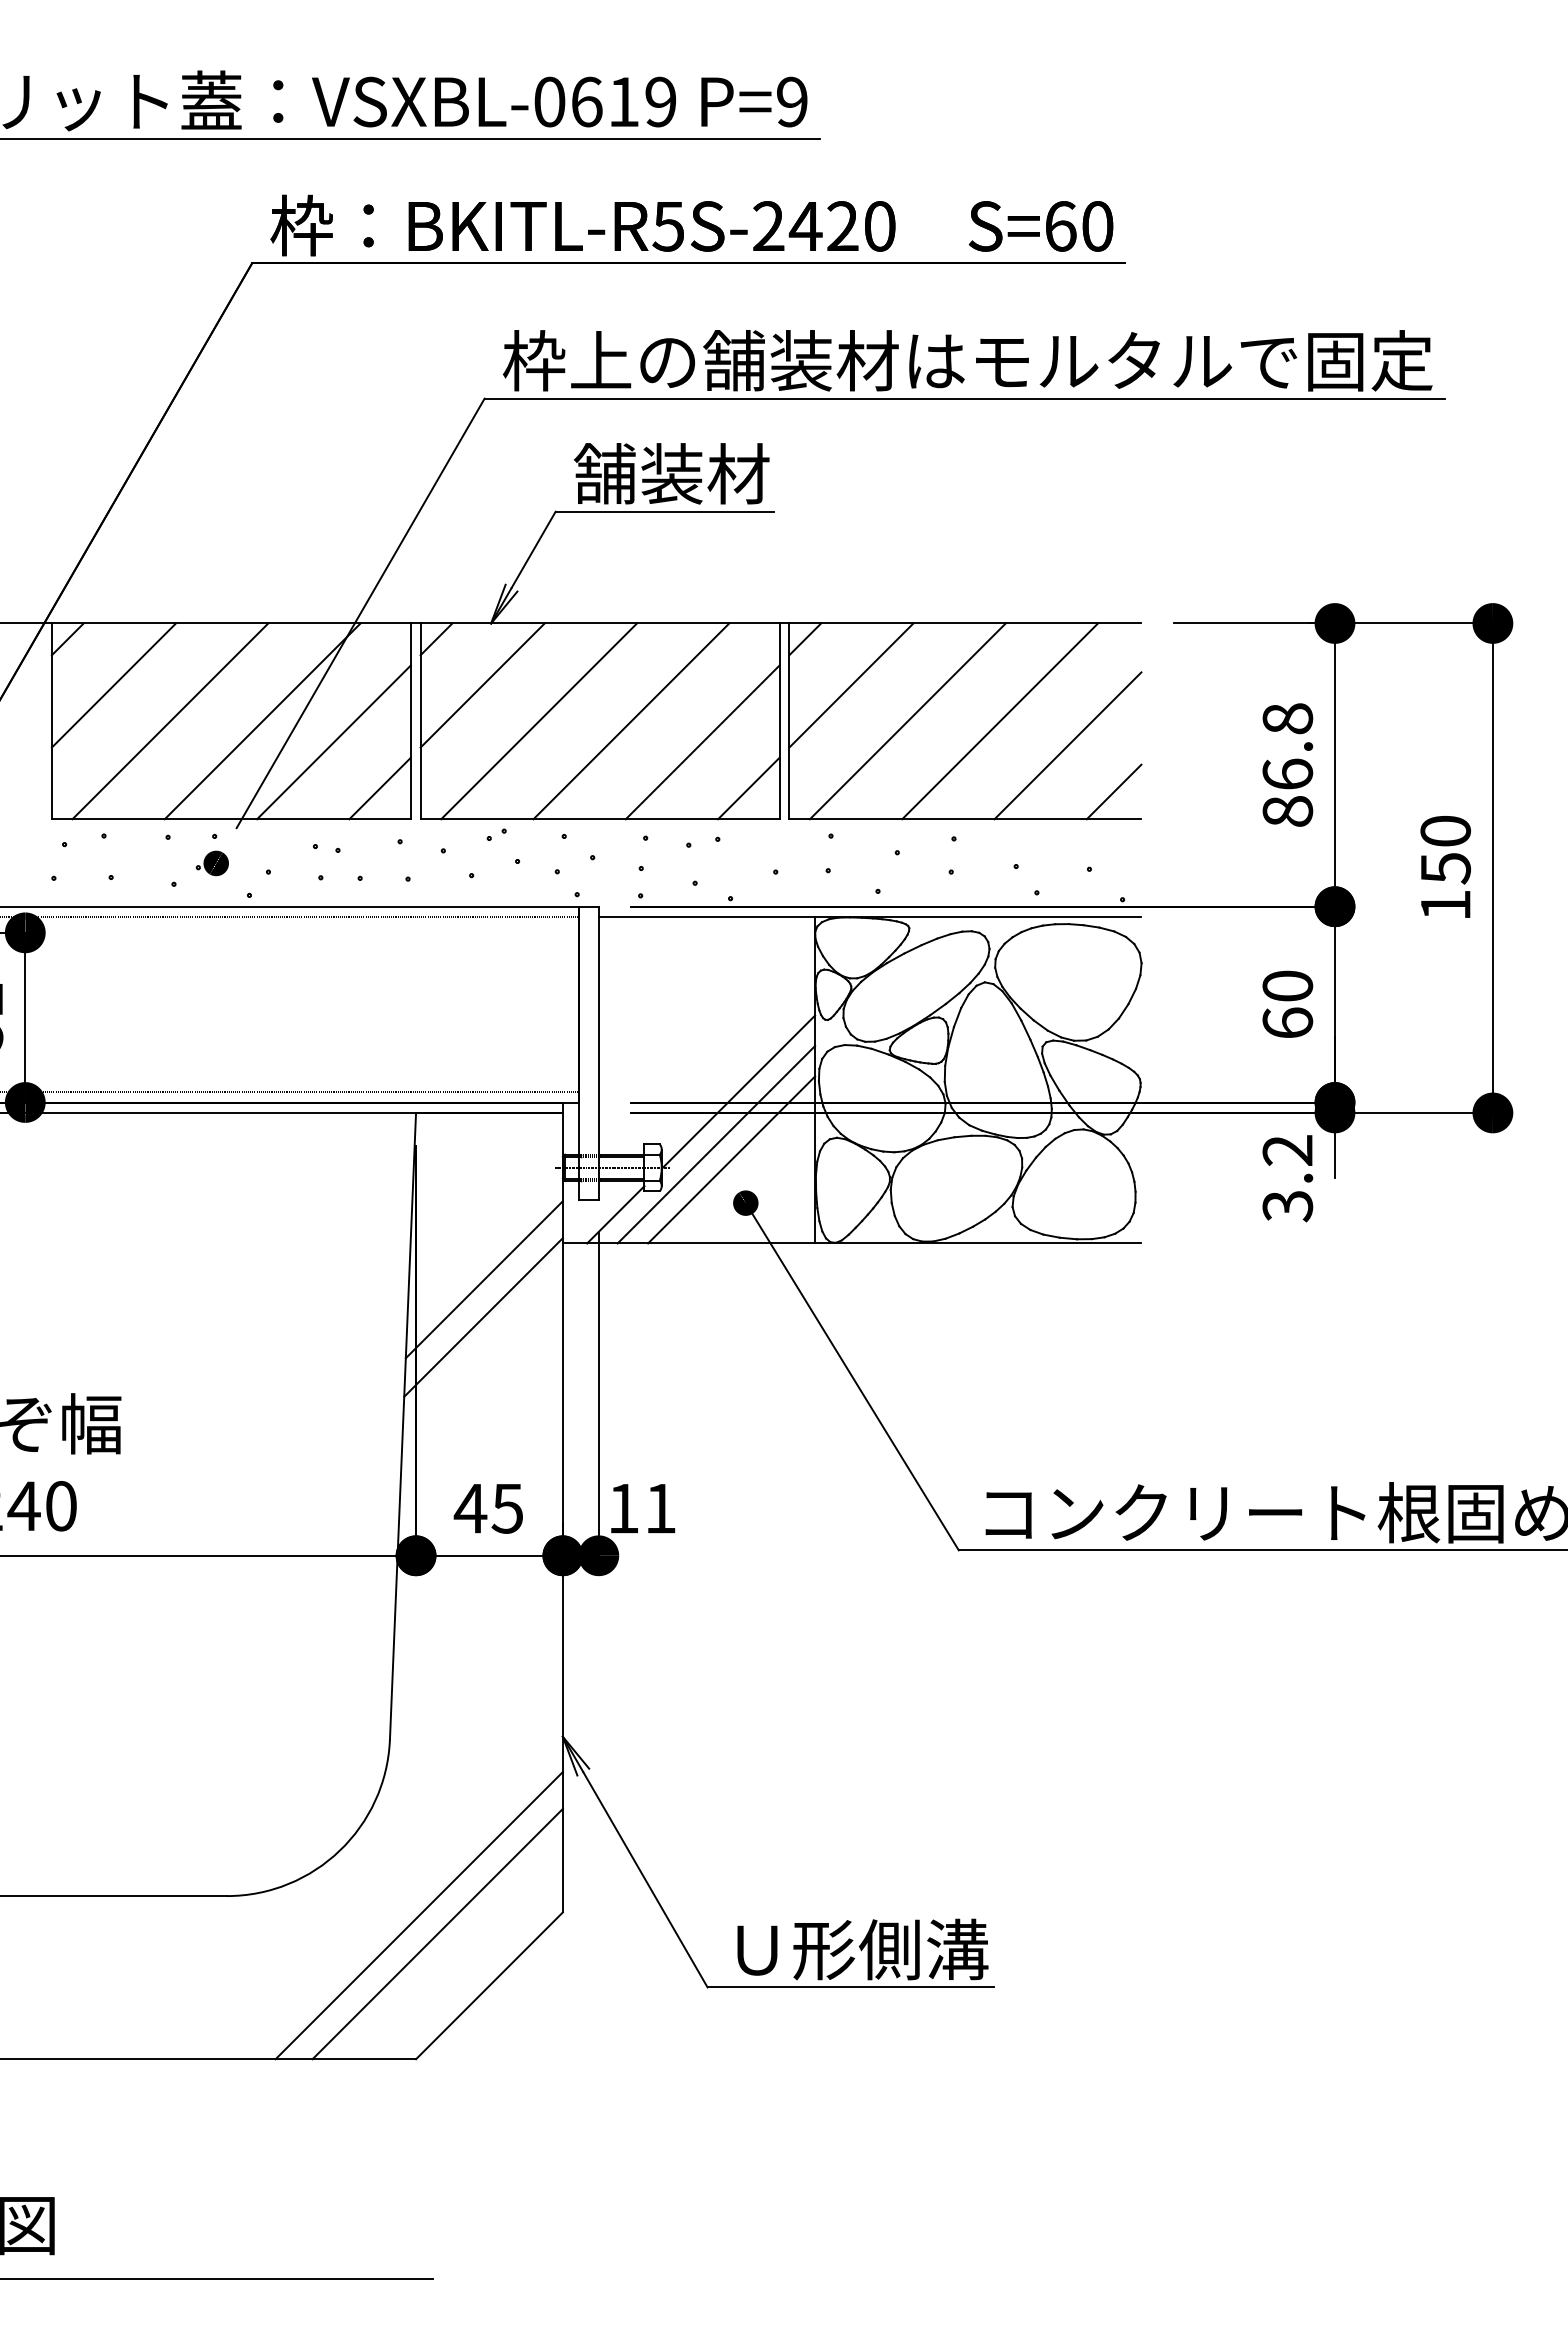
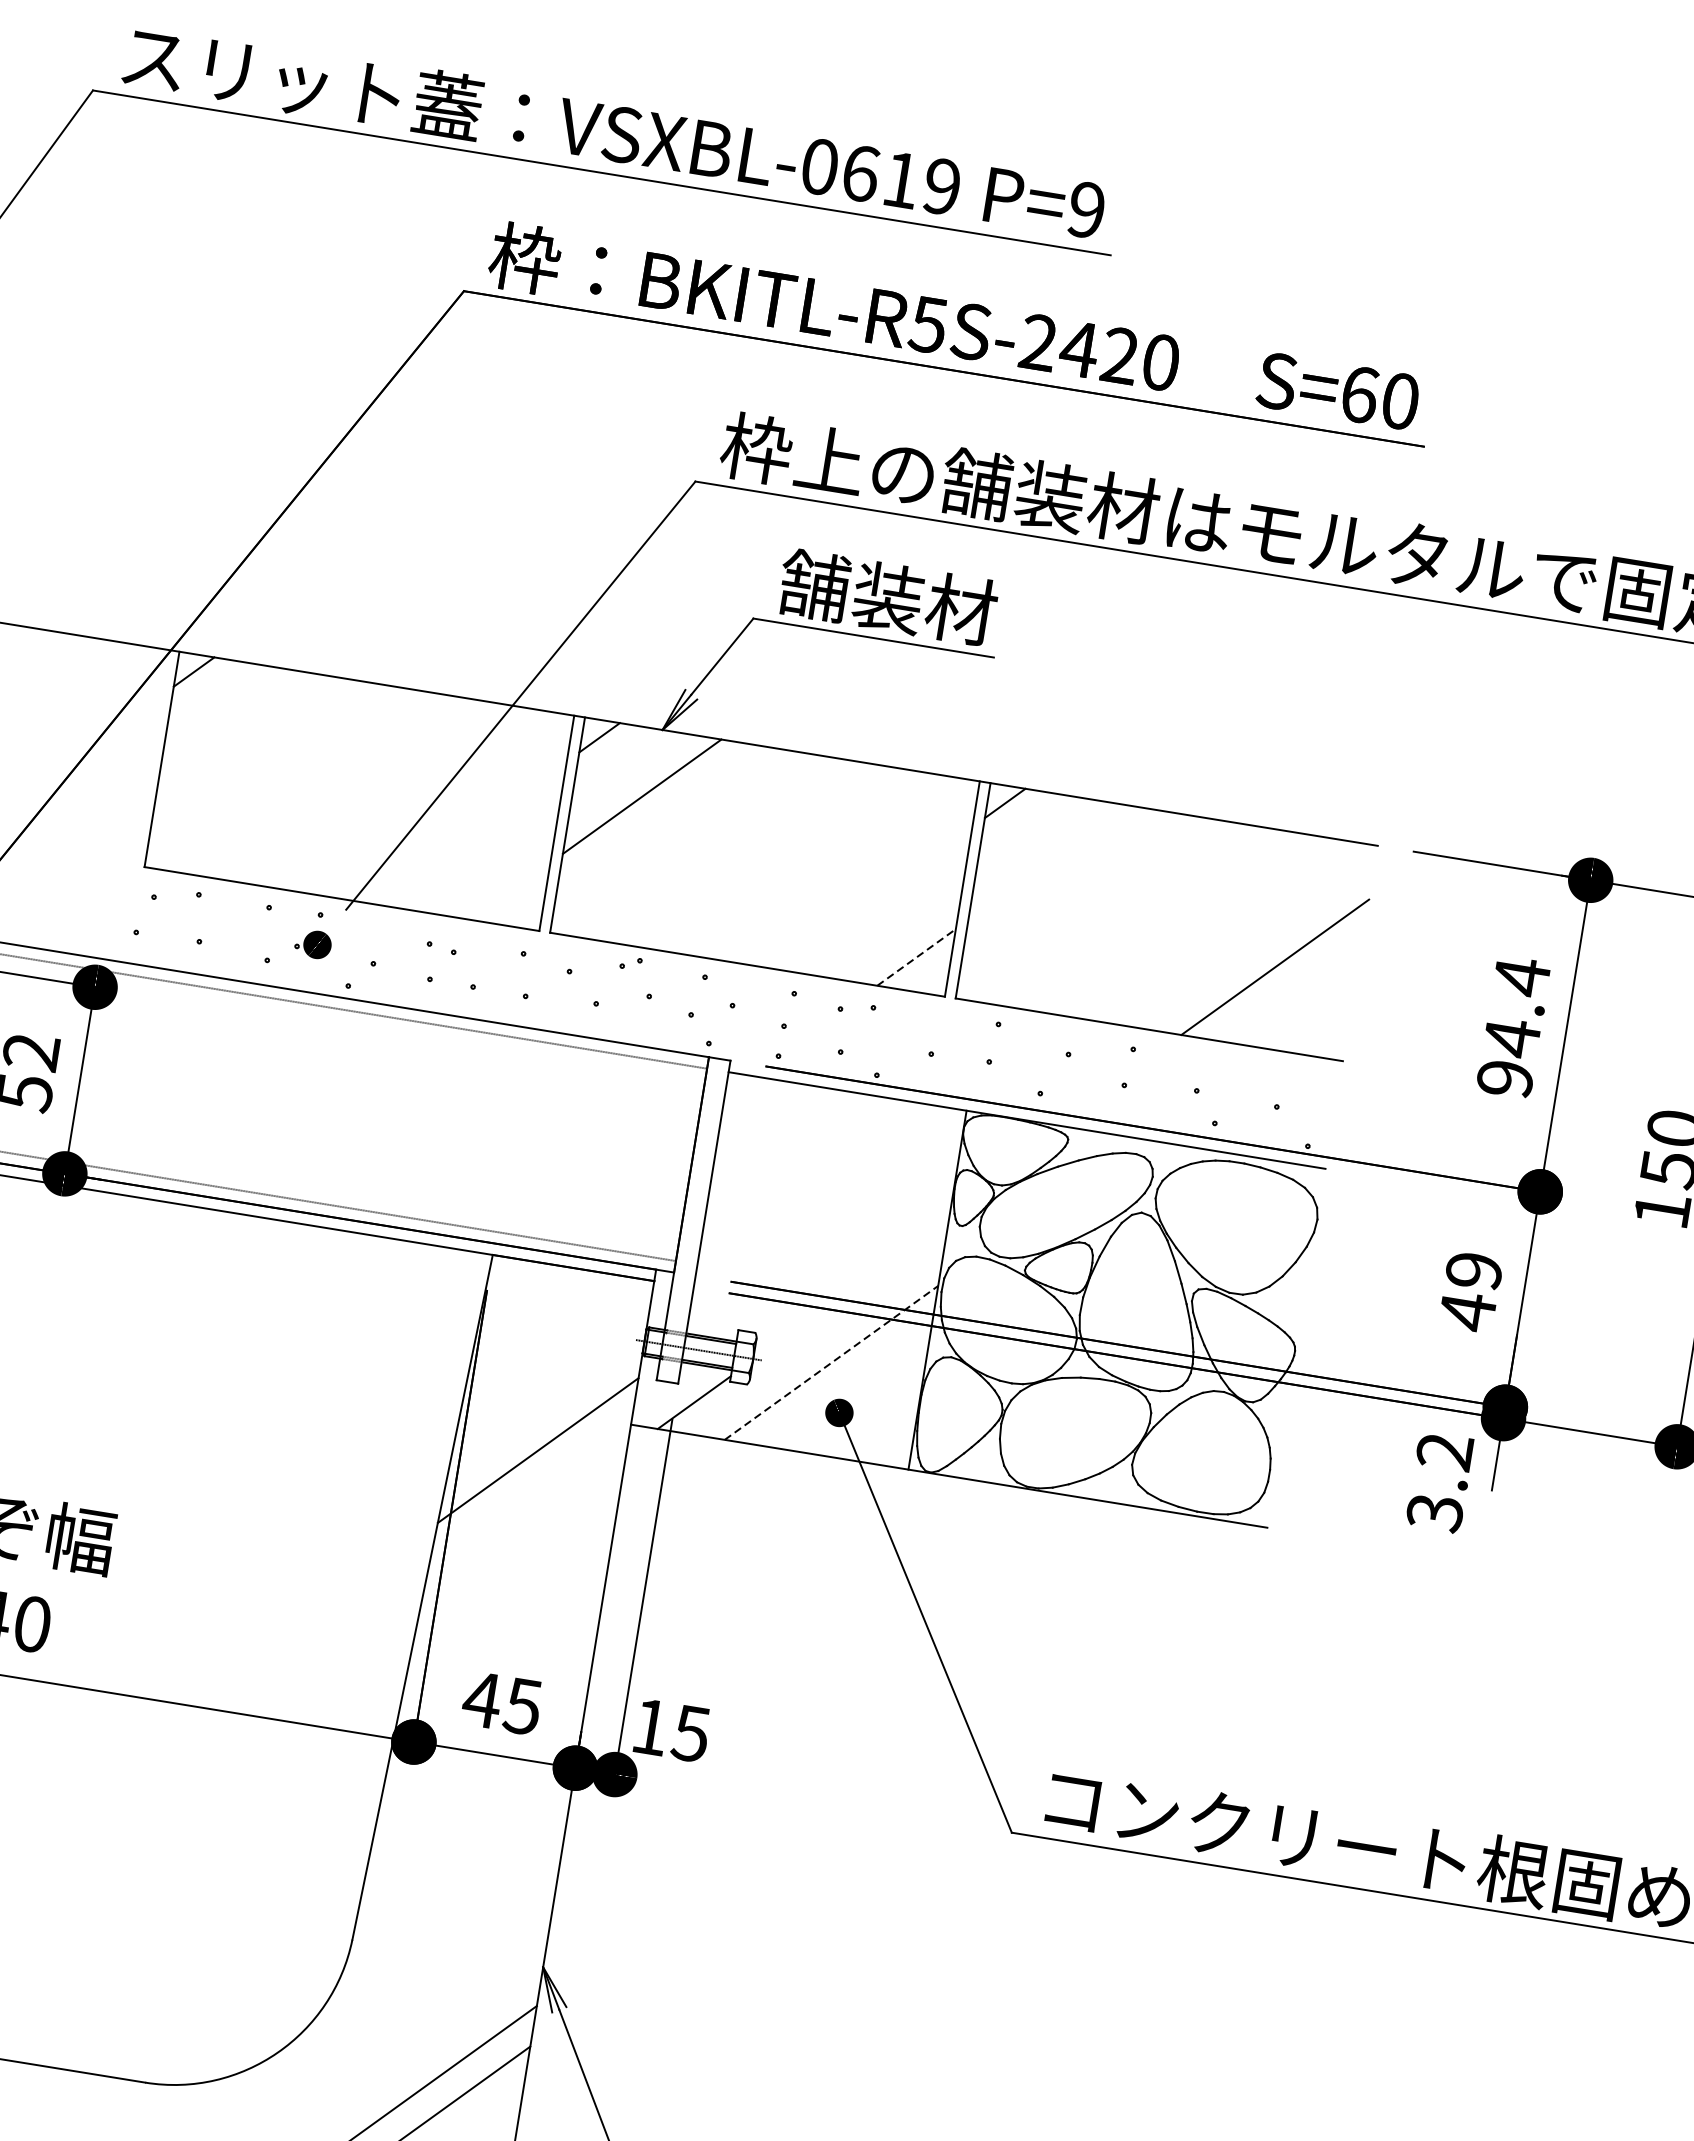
line: (113, 685) -> (236, 730), removed
line: (851, 685) -> (1047, 862), removed
line: (170, 721) -> (292, 780), removed
line: (262, 721) -> (393, 797), removed
line: (539, 721) -> (698, 846), removed
line: (631, 721) -> (799, 862), removed
line: (907, 721) -> (1103, 911), removed
line: (1000, 721) -> (1205, 928), removed
line: (333, 742) -> (467, 832), removed
line: (702, 742) -> (873, 898), removed
text: (1287, 764) -> (1513, 1026), 86.8 -> 94.4
line: (379, 788) -> (510, 891), removed
line: (749, 788) -> (917, 957), solid -> dashed
line: (1113, 791) -> (1317, 1025), removed
text: (1287, 1005) -> (1470, 1292), 60 -> 49
line: (738, 1091) -> (851, 1288), removed
line: (716, 1144) -> (817, 1343), removed
line: (731, 1159) -> (831, 1362), solid -> dashed
line: (483, 1317) -> (530, 1491), removed
text: (659, 1508) -> (690, 1733), 11 -> 15

